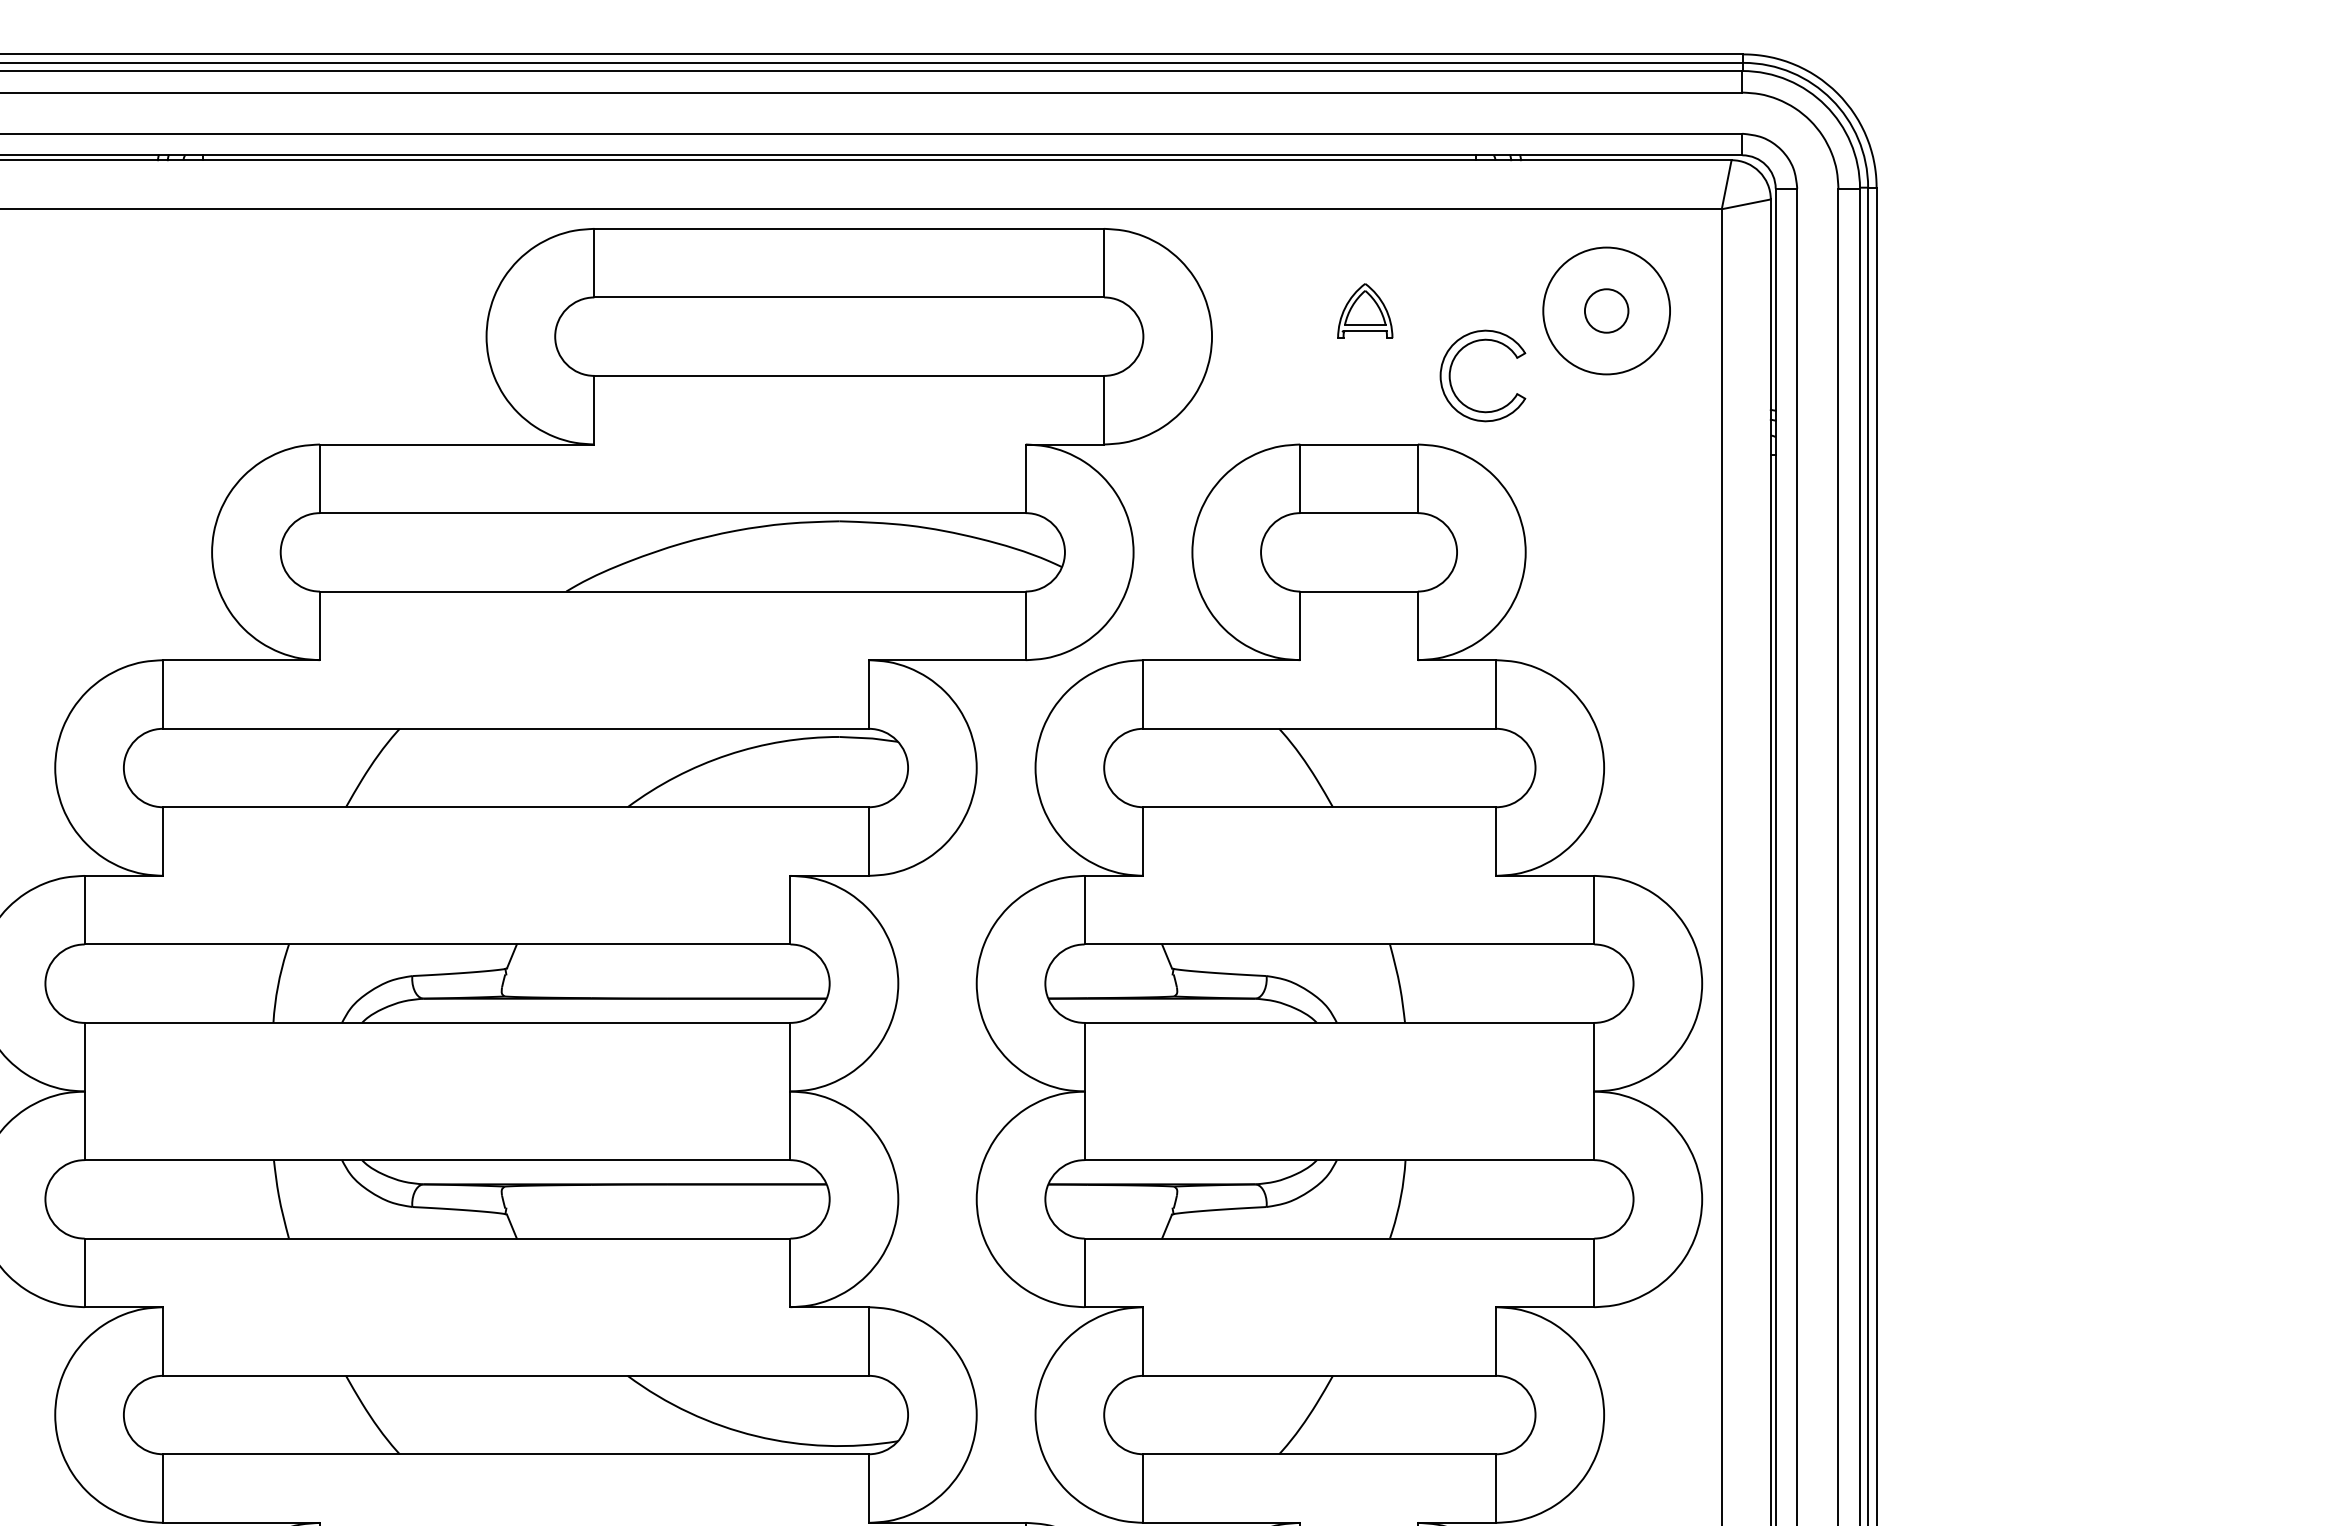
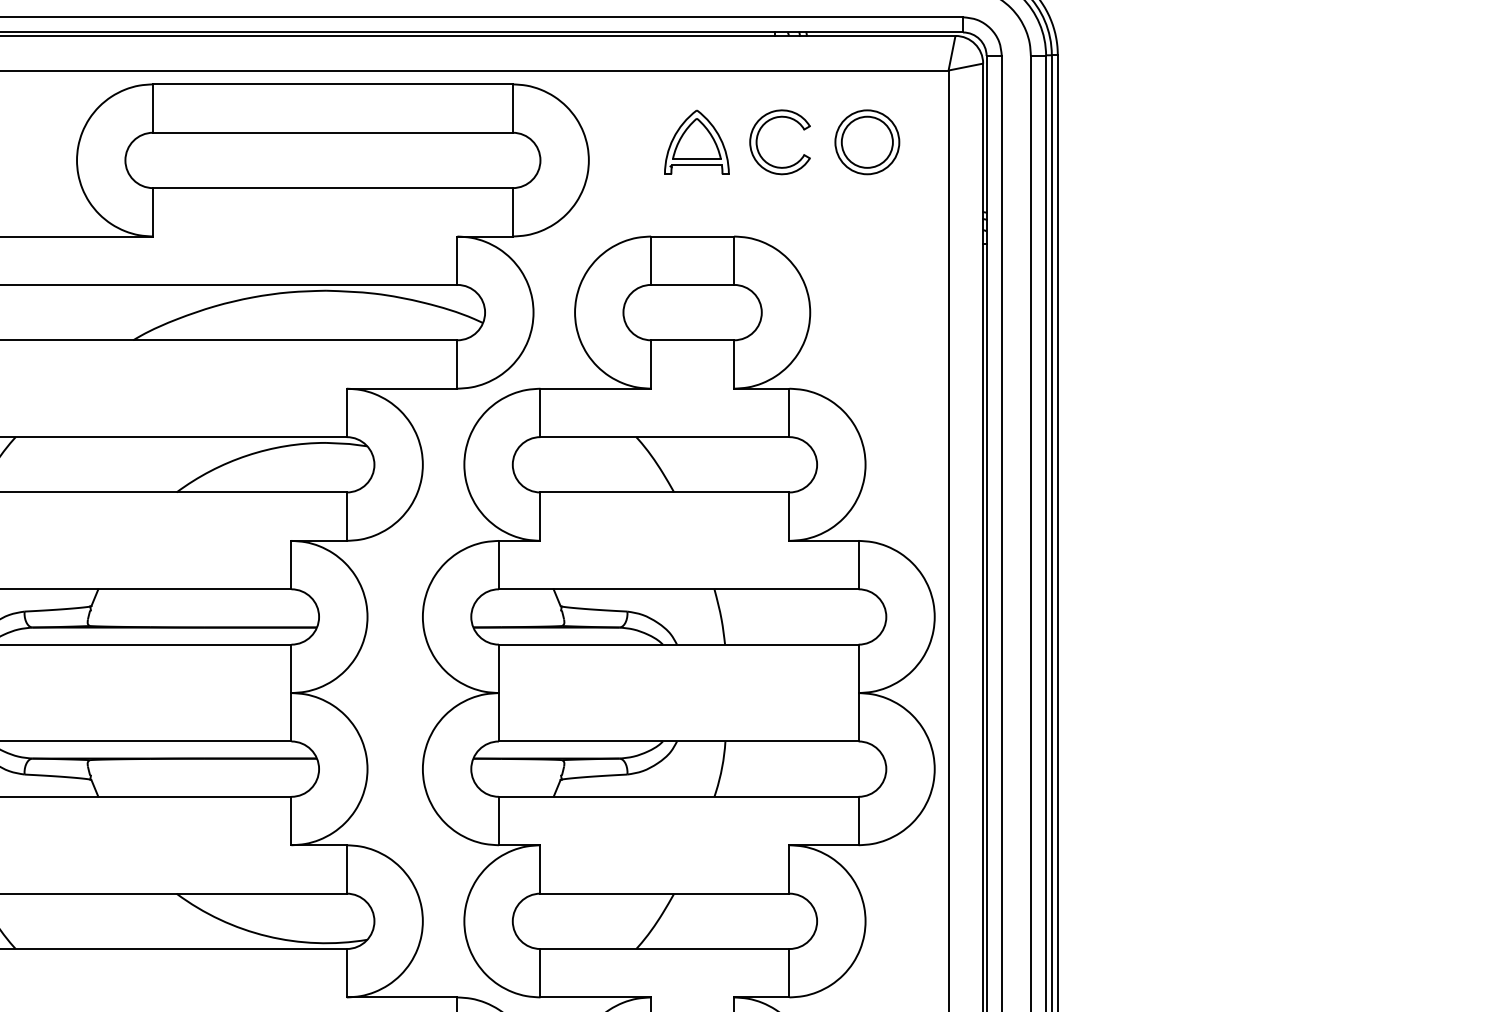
part: (1365, 310) -> (697, 141), size x1.67
circle: (1606, 310) -> (867, 141), size x0.71
circle: (1606, 310) -> (867, 141), size x1.67
part: (1451, 370) -> (757, 138), moved

